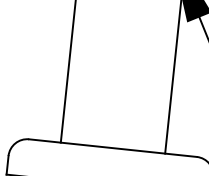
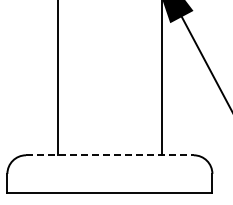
line: (112, 148) -> (109, 155), solid -> dashed

